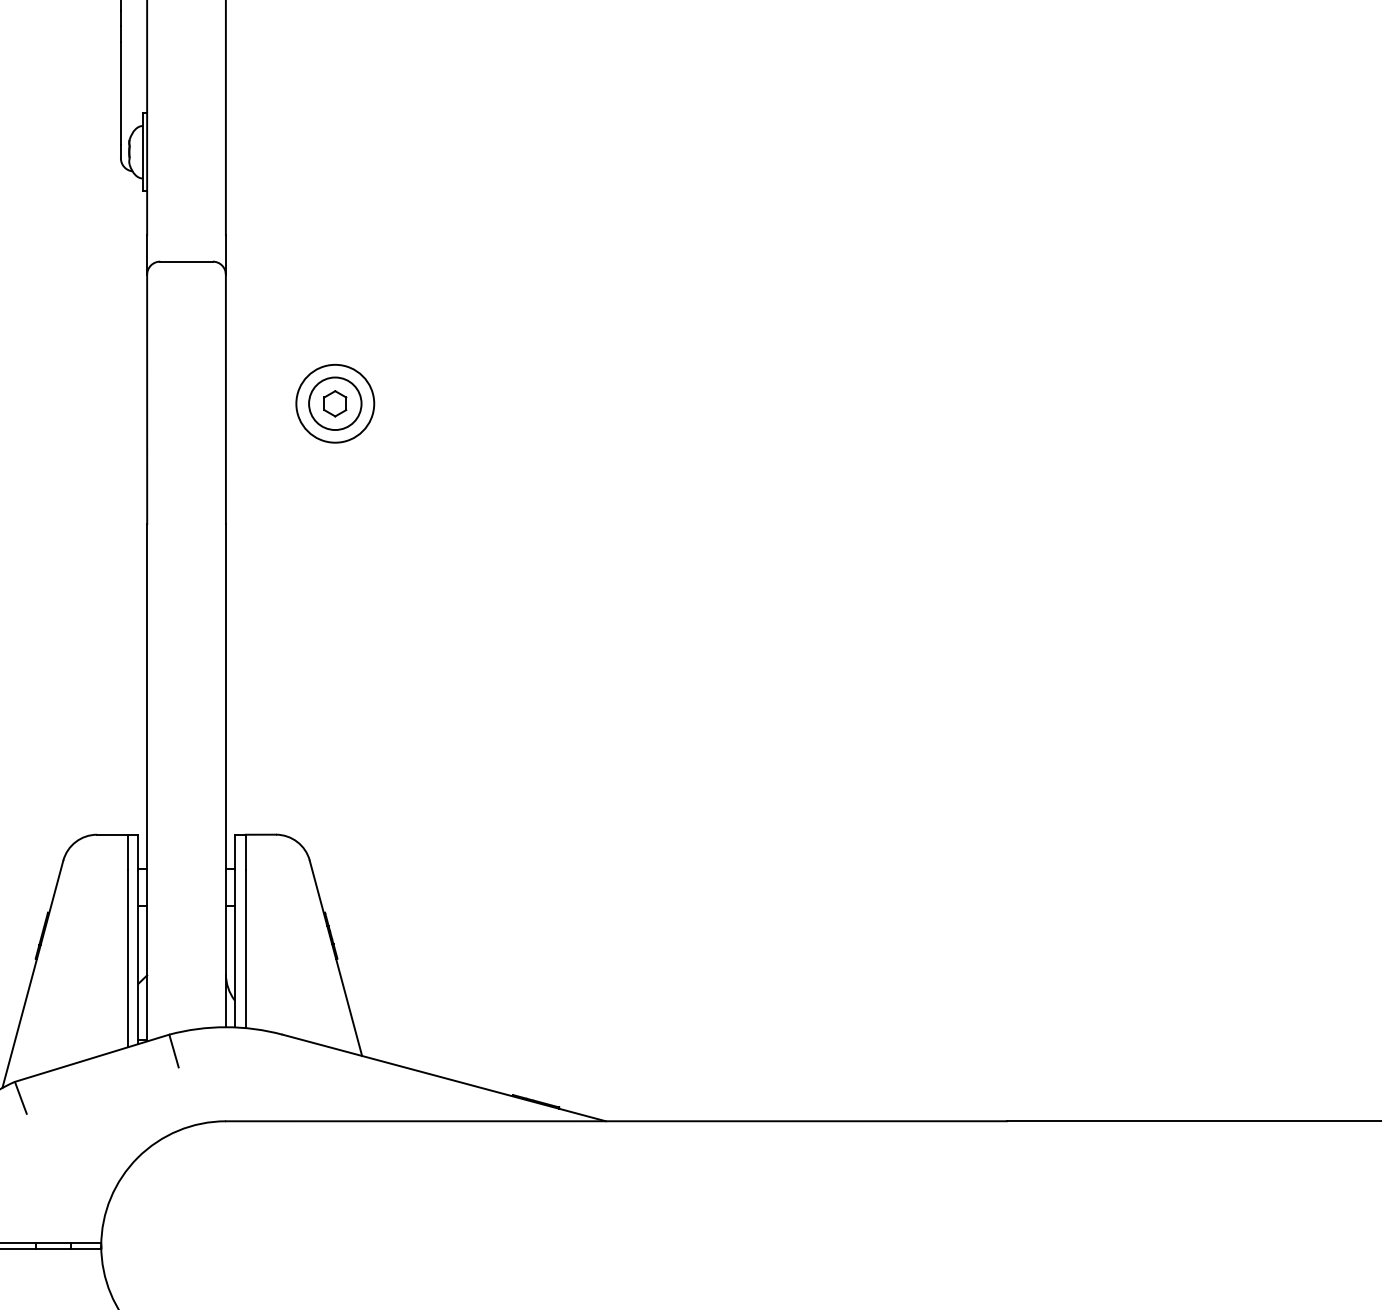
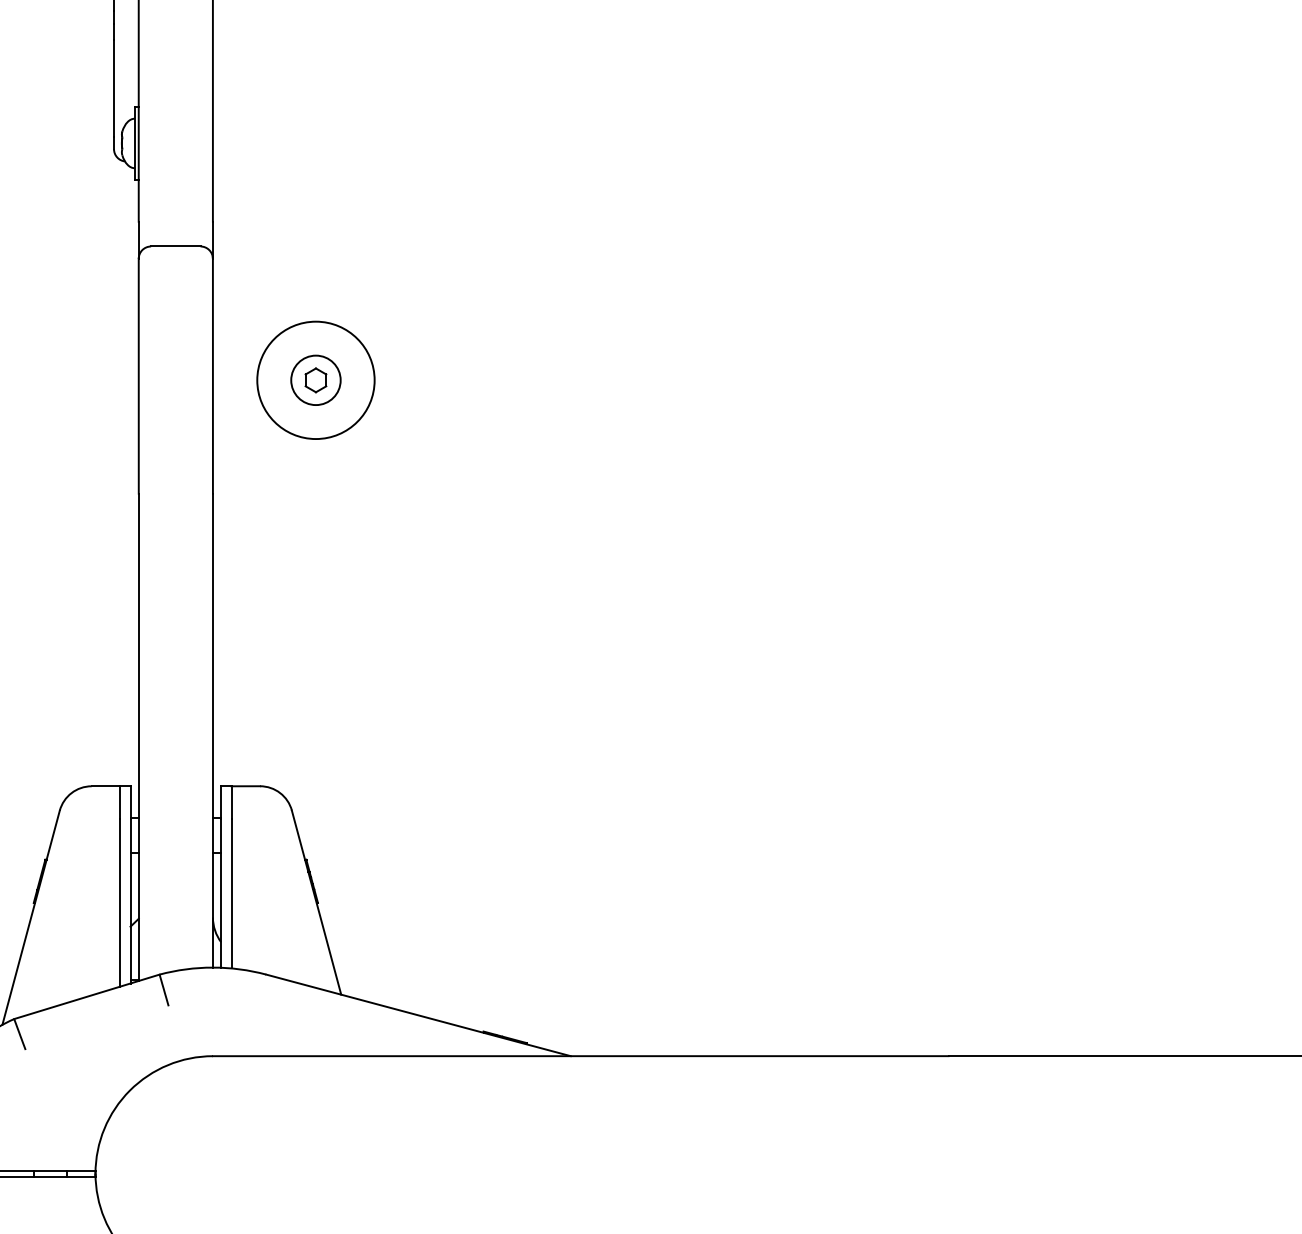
circle: (335, 403) -> (316, 380), size x1.6

